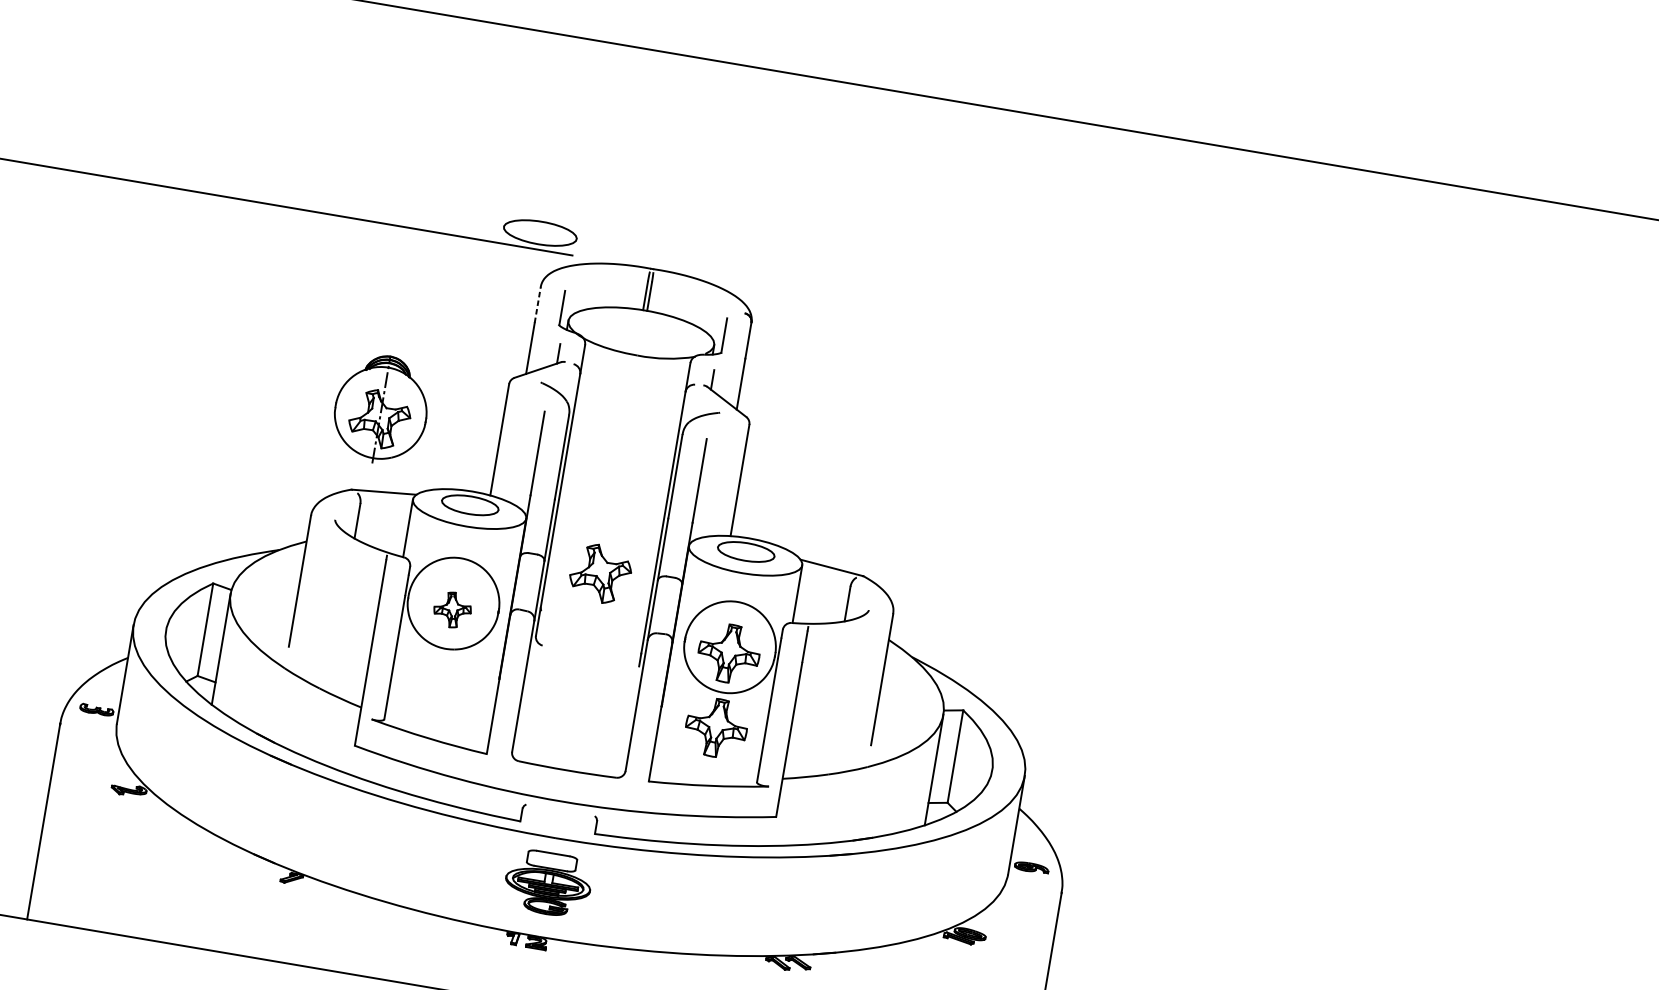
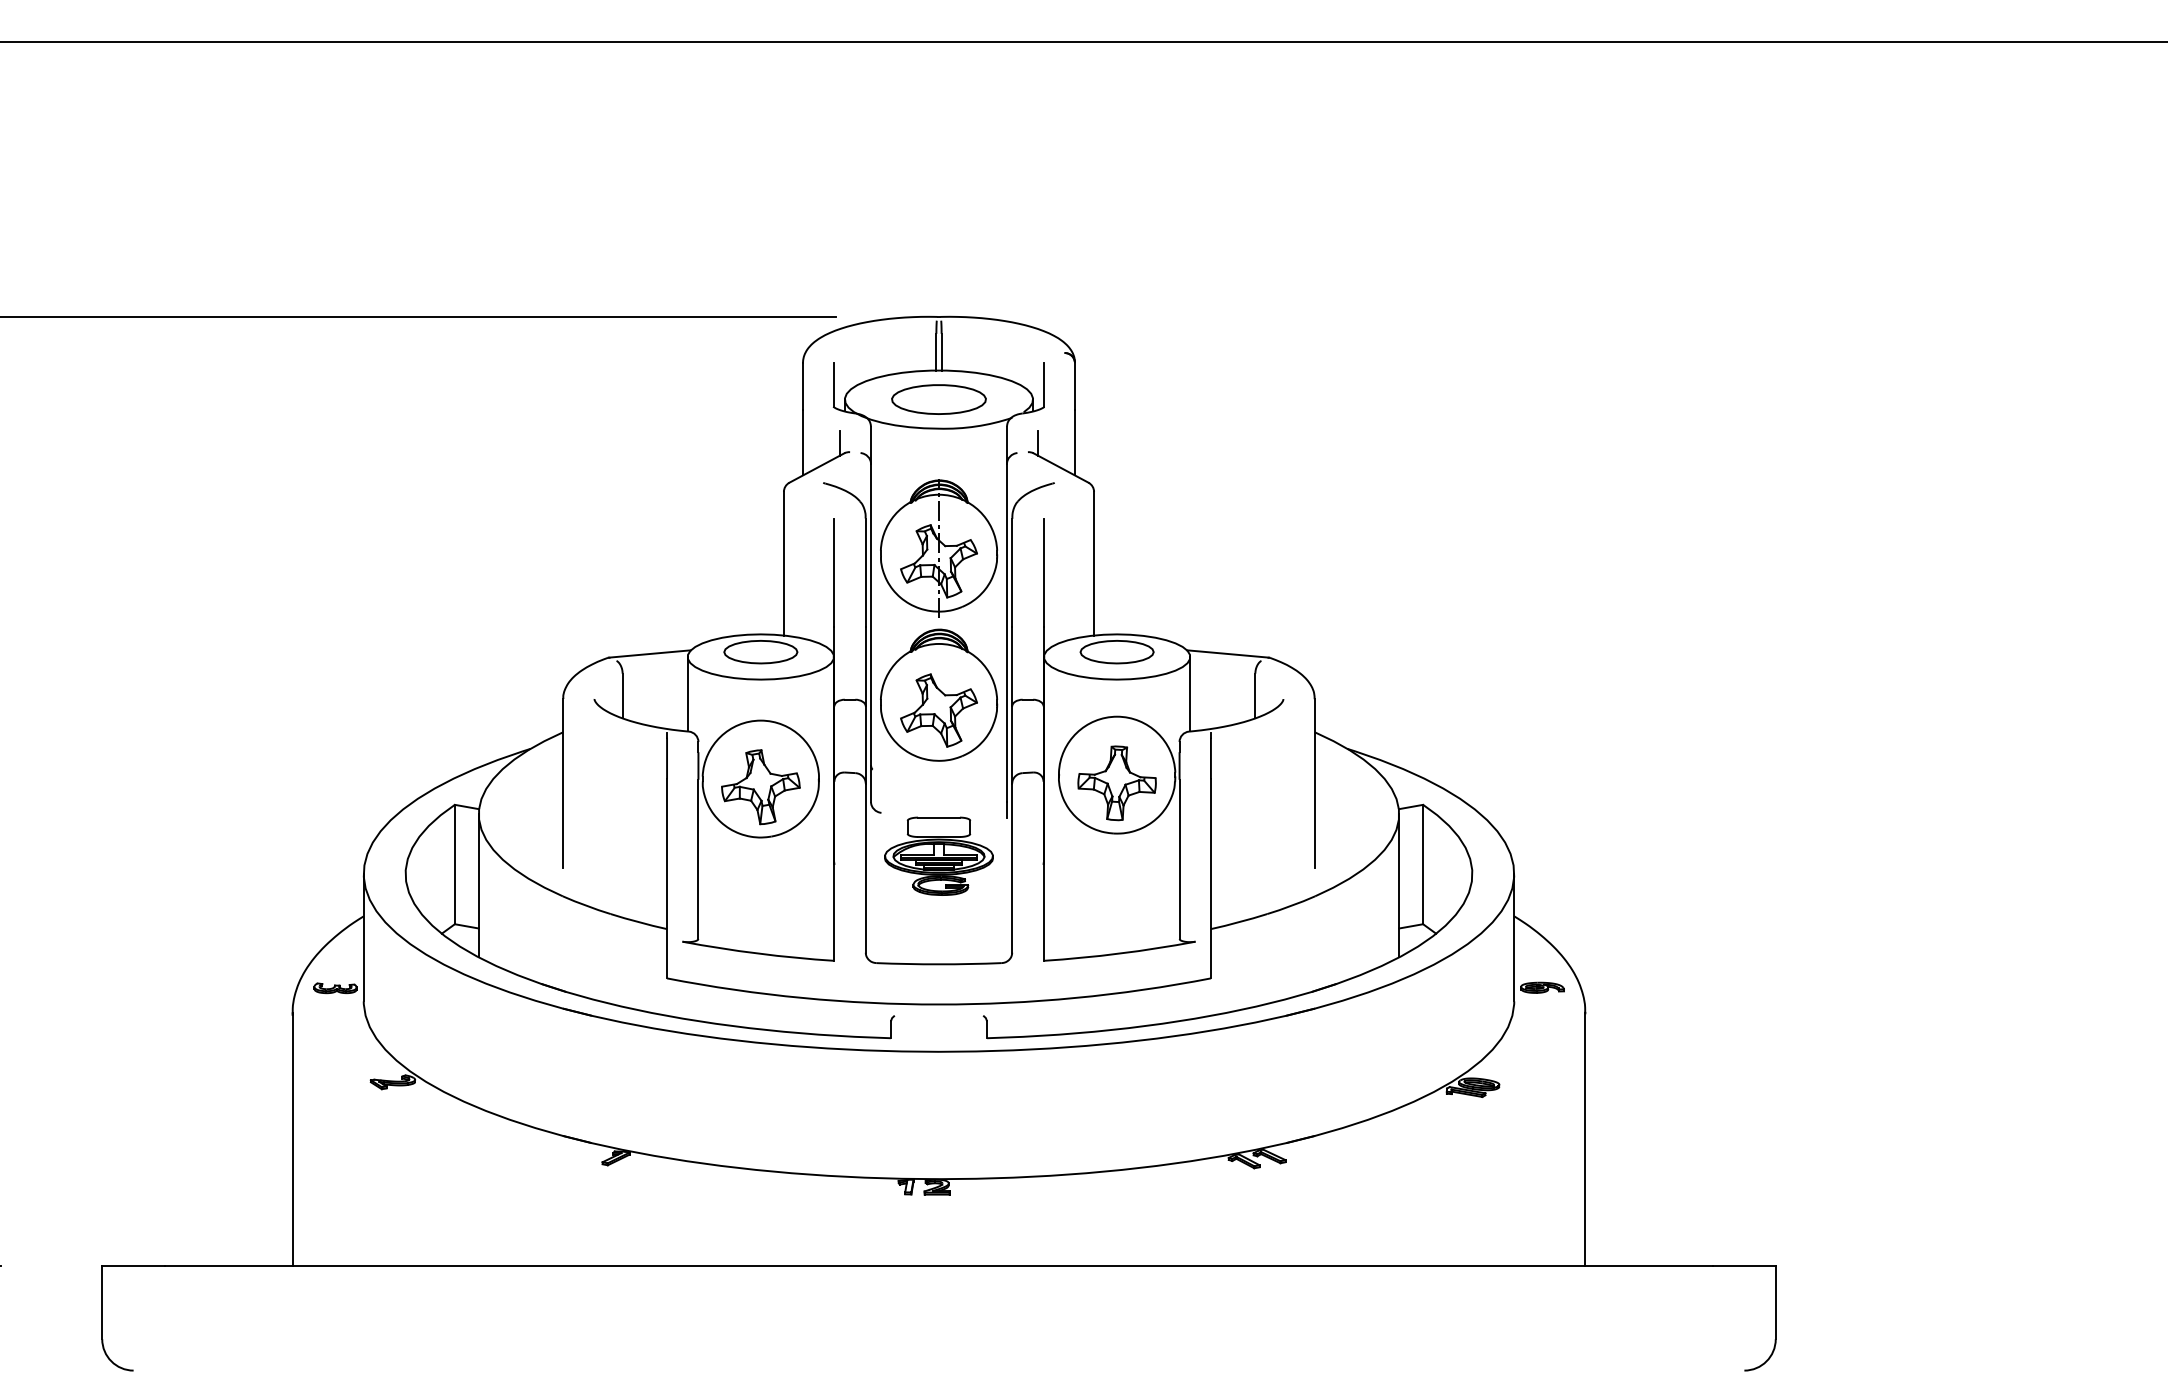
part: (539, 232) -> (938, 399), moved
line: (538, 304) -> (803, 385), dashed -> solid
part: (381, 409) -> (939, 548), moved
part: (603, 561) -> (939, 694), added
part: (452, 610) -> (760, 787), size x1.67
part: (715, 728) -> (1116, 879), removed
part: (547, 882) -> (938, 855), moved

